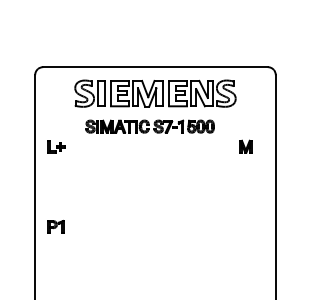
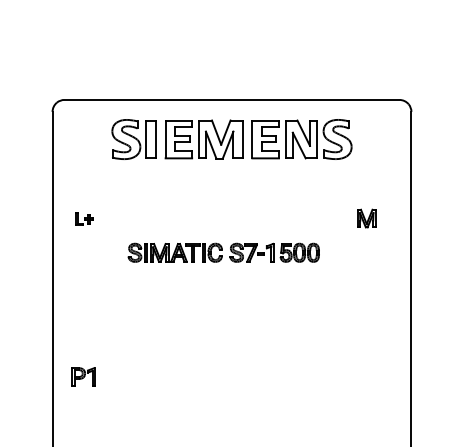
part: (149, 126) -> (223, 252), moved
part: (56, 146) -> (84, 218), size x0.7
part: (55, 226) -> (82, 376), moved

